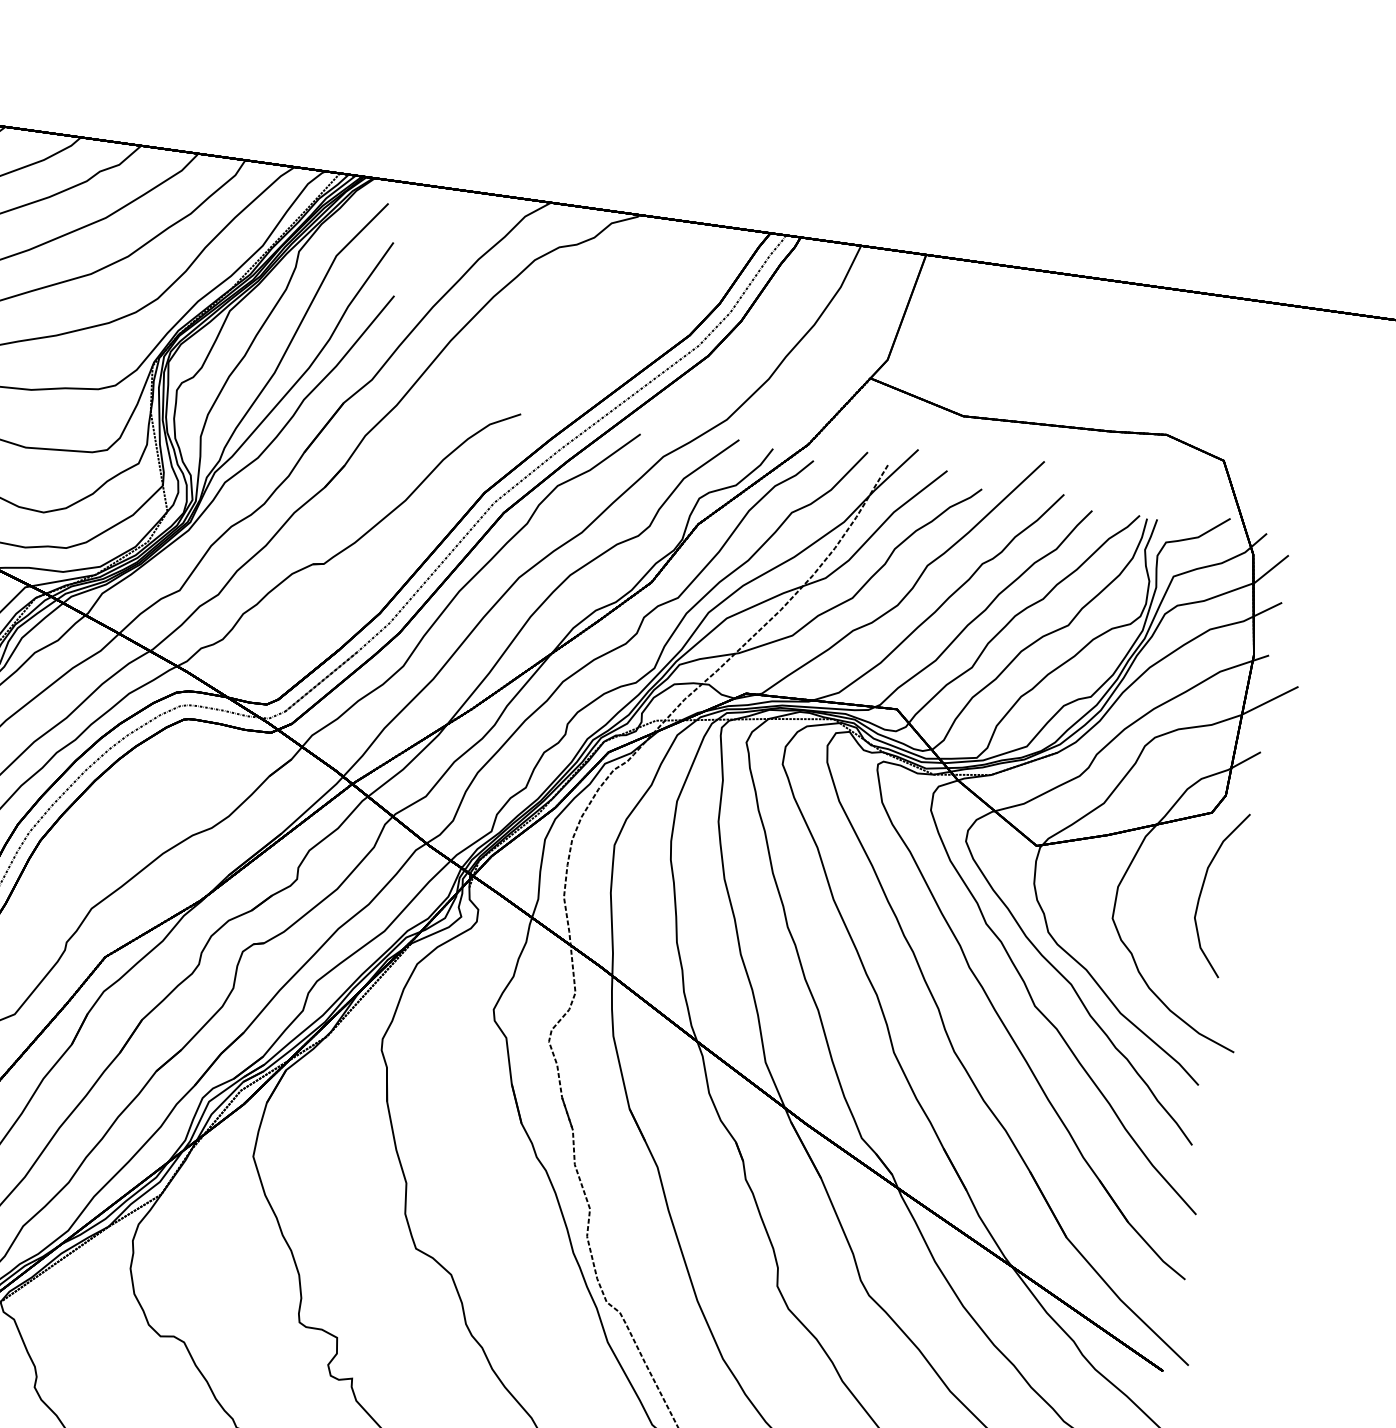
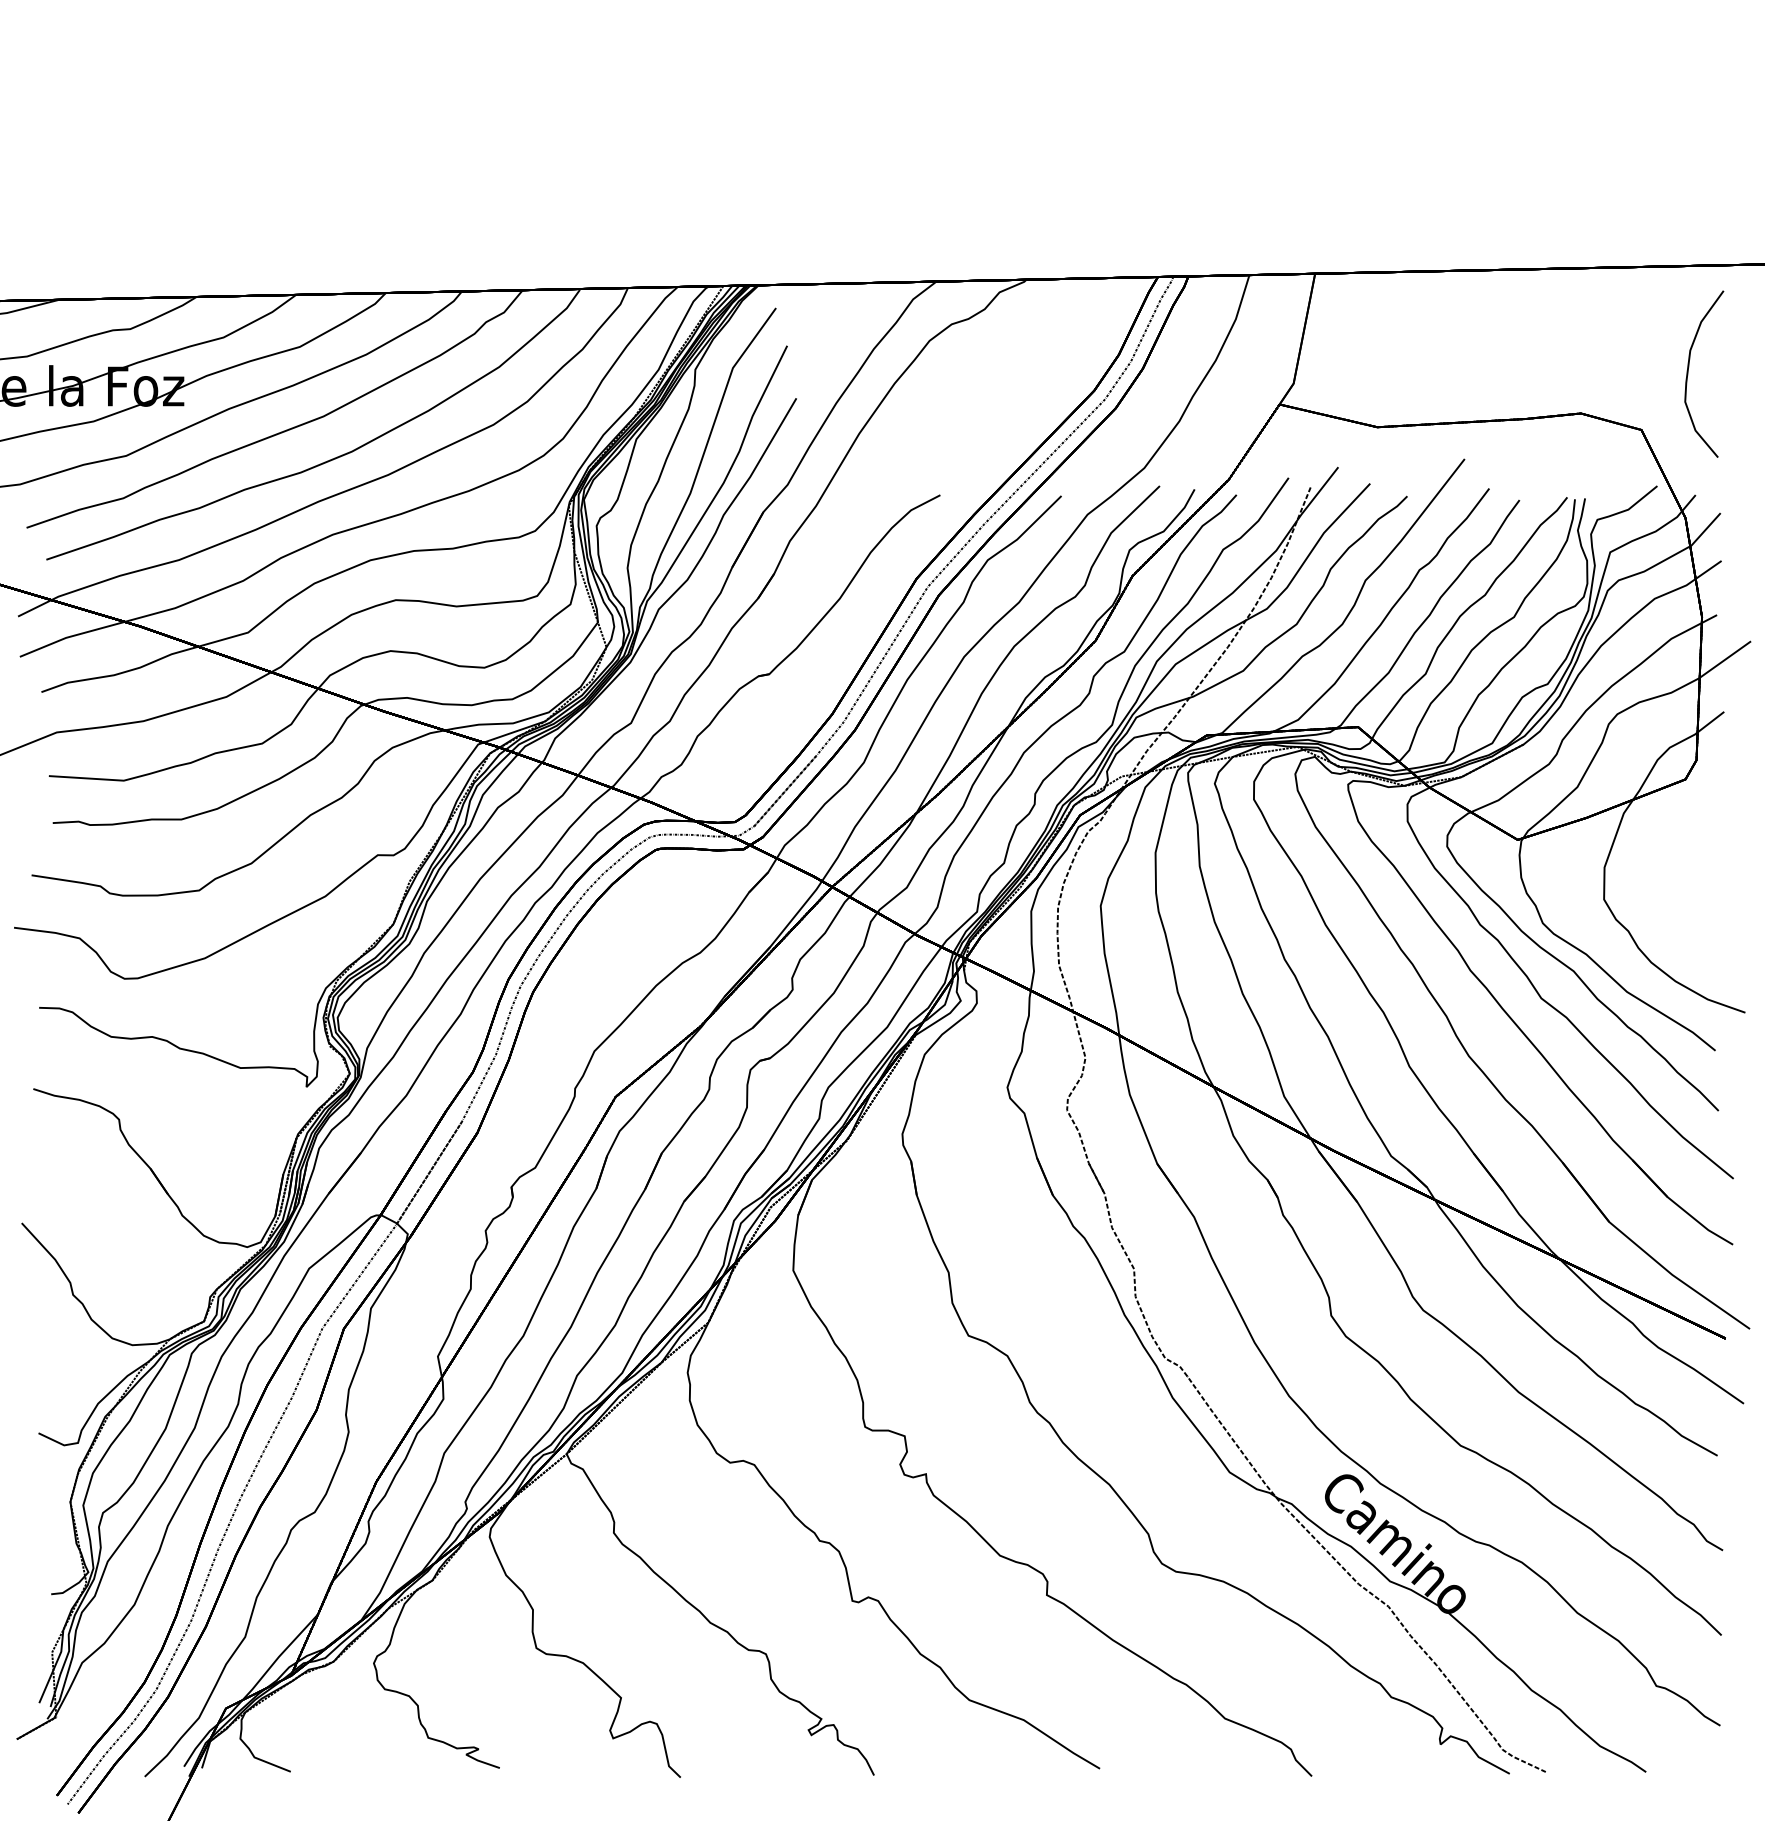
part: (1202, 890) -> (1688, 373), moved

